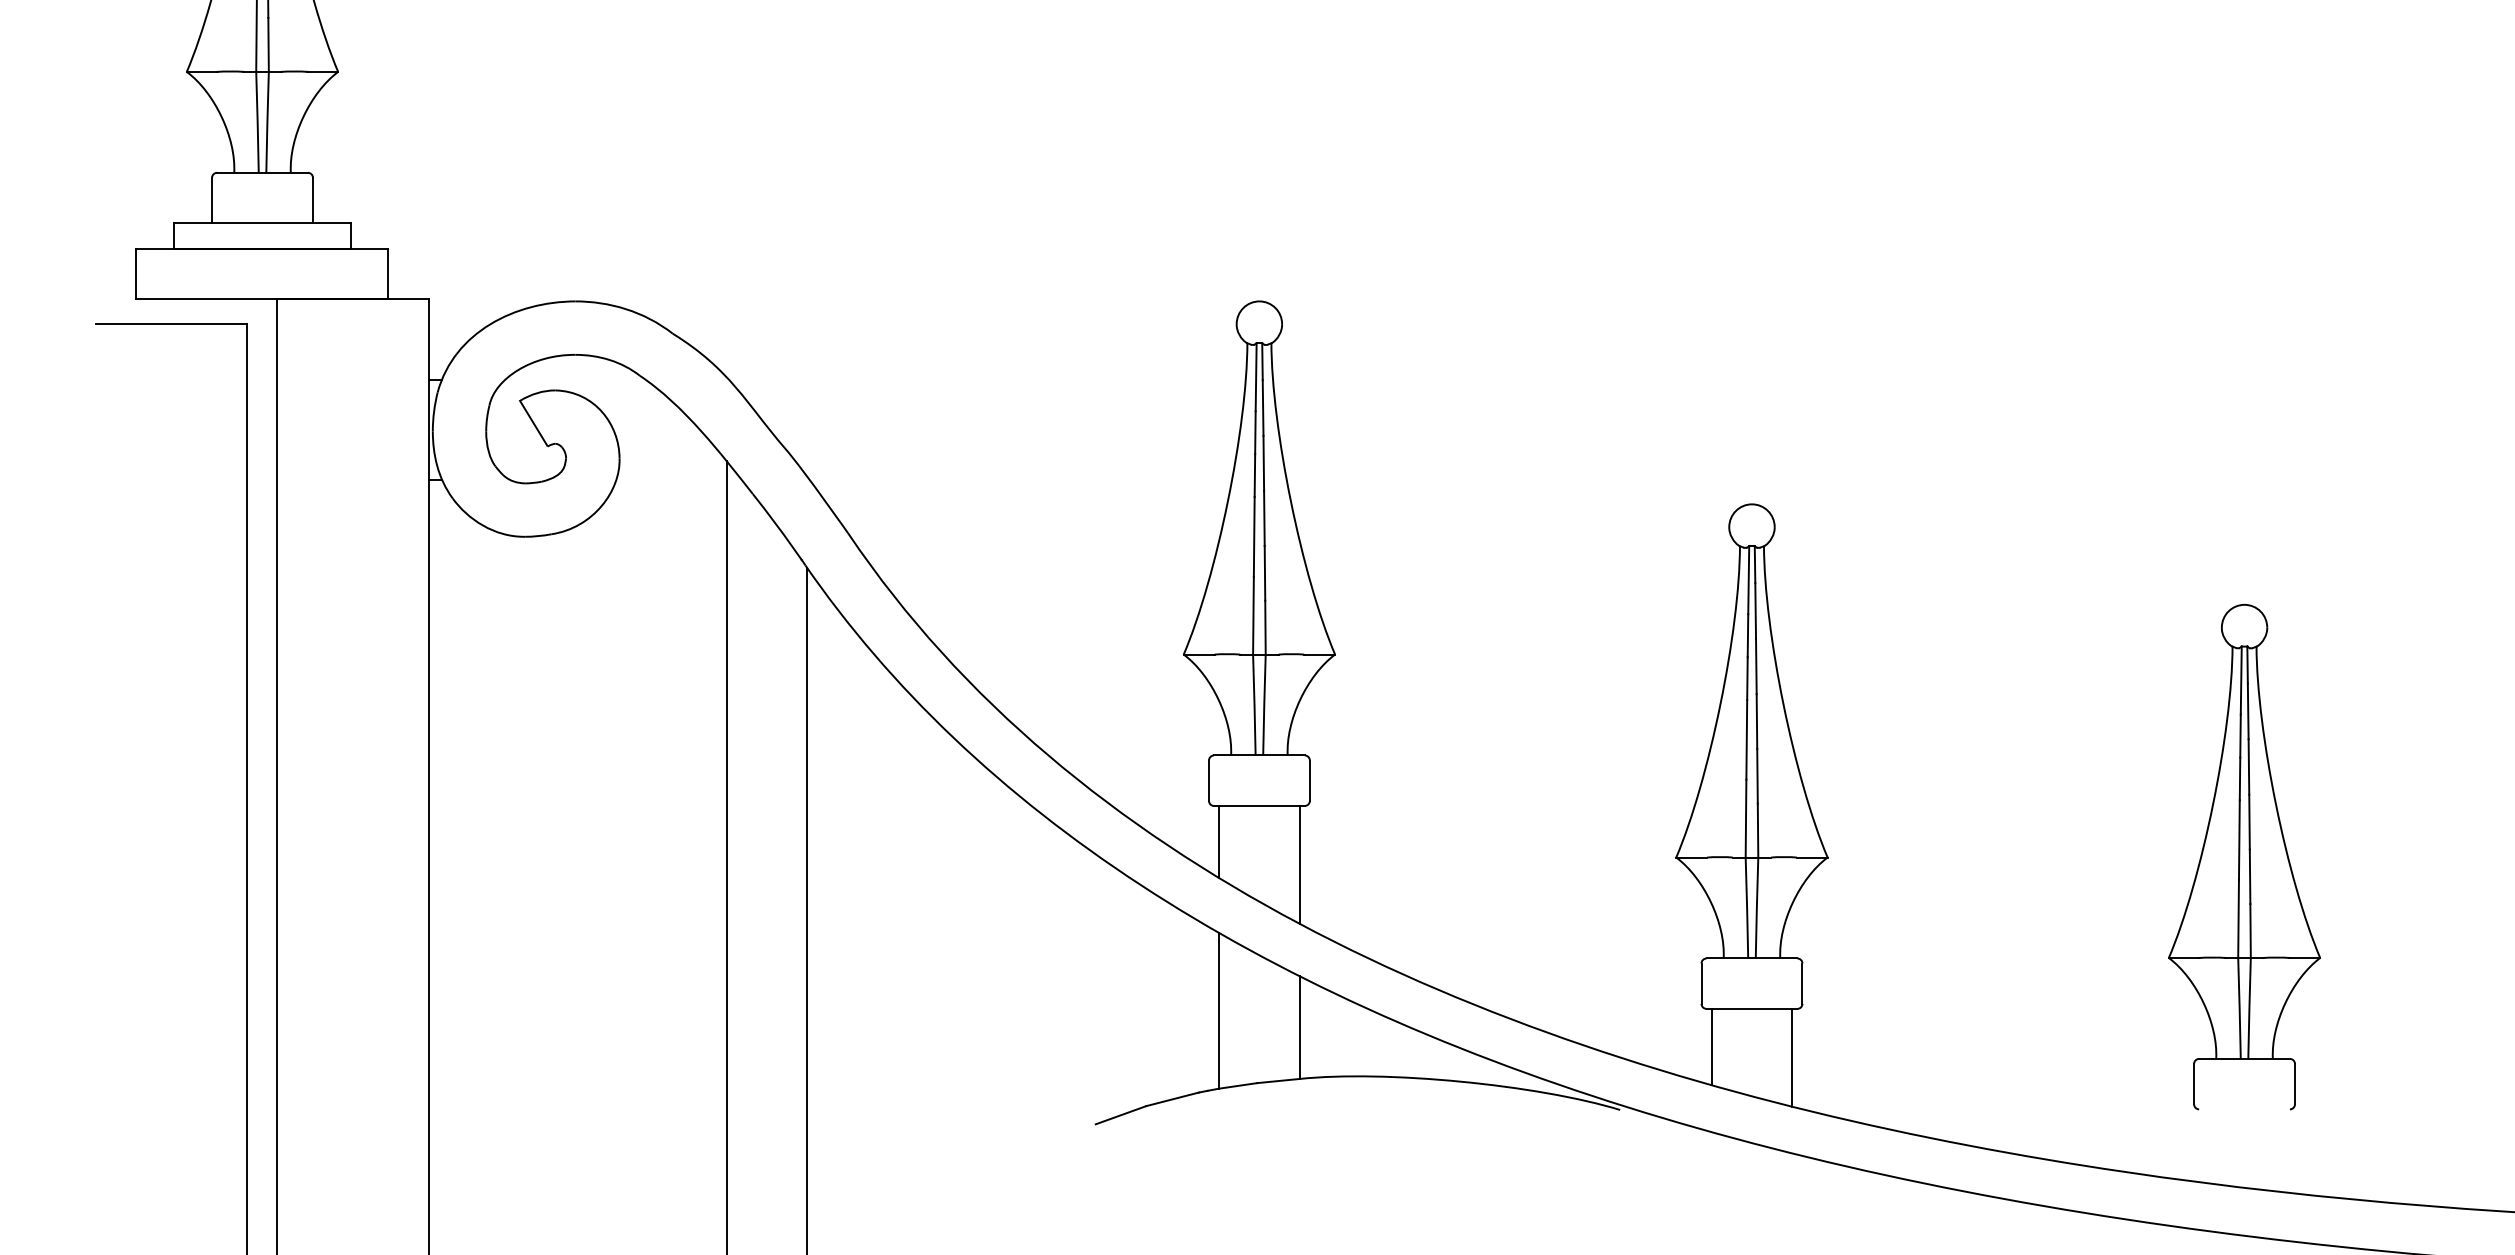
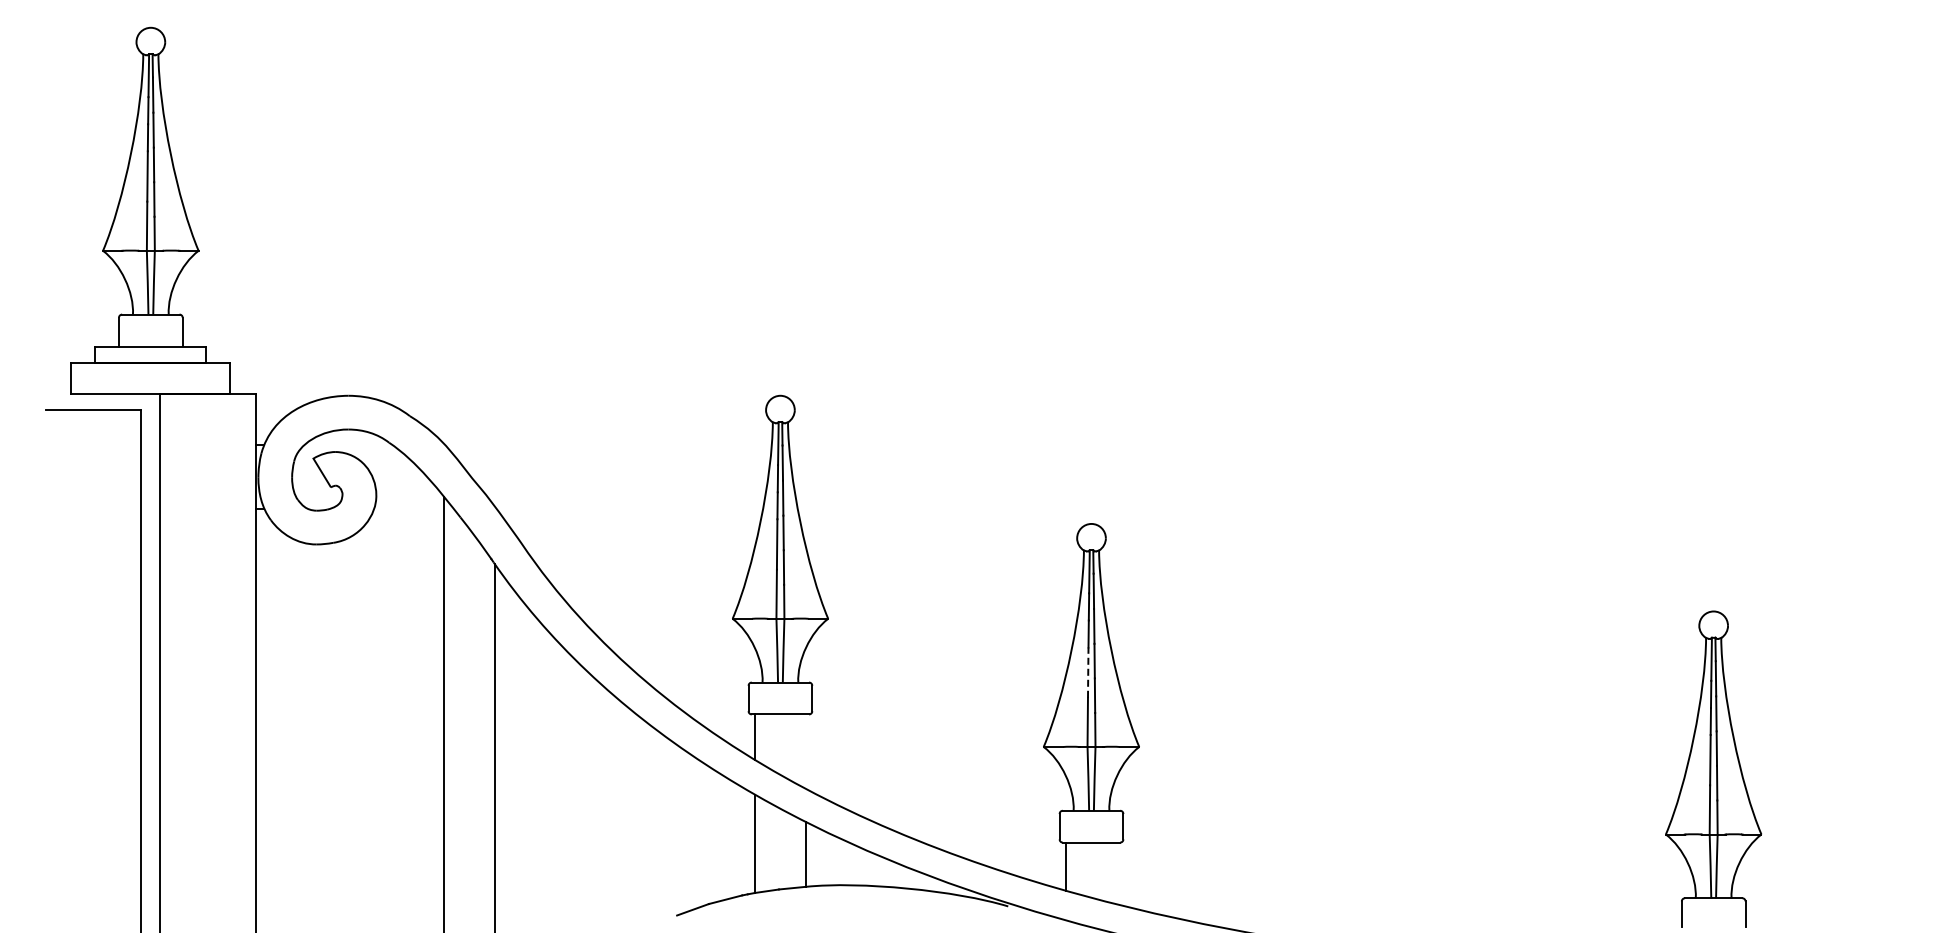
line: (1747, 739) -> (1088, 672), solid -> dashed
part: (2244, 856) -> (1402, 746), removed
line: (1299, 864) -> (805, 751), removed
line: (1793, 1057) -> (1117, 873), removed

